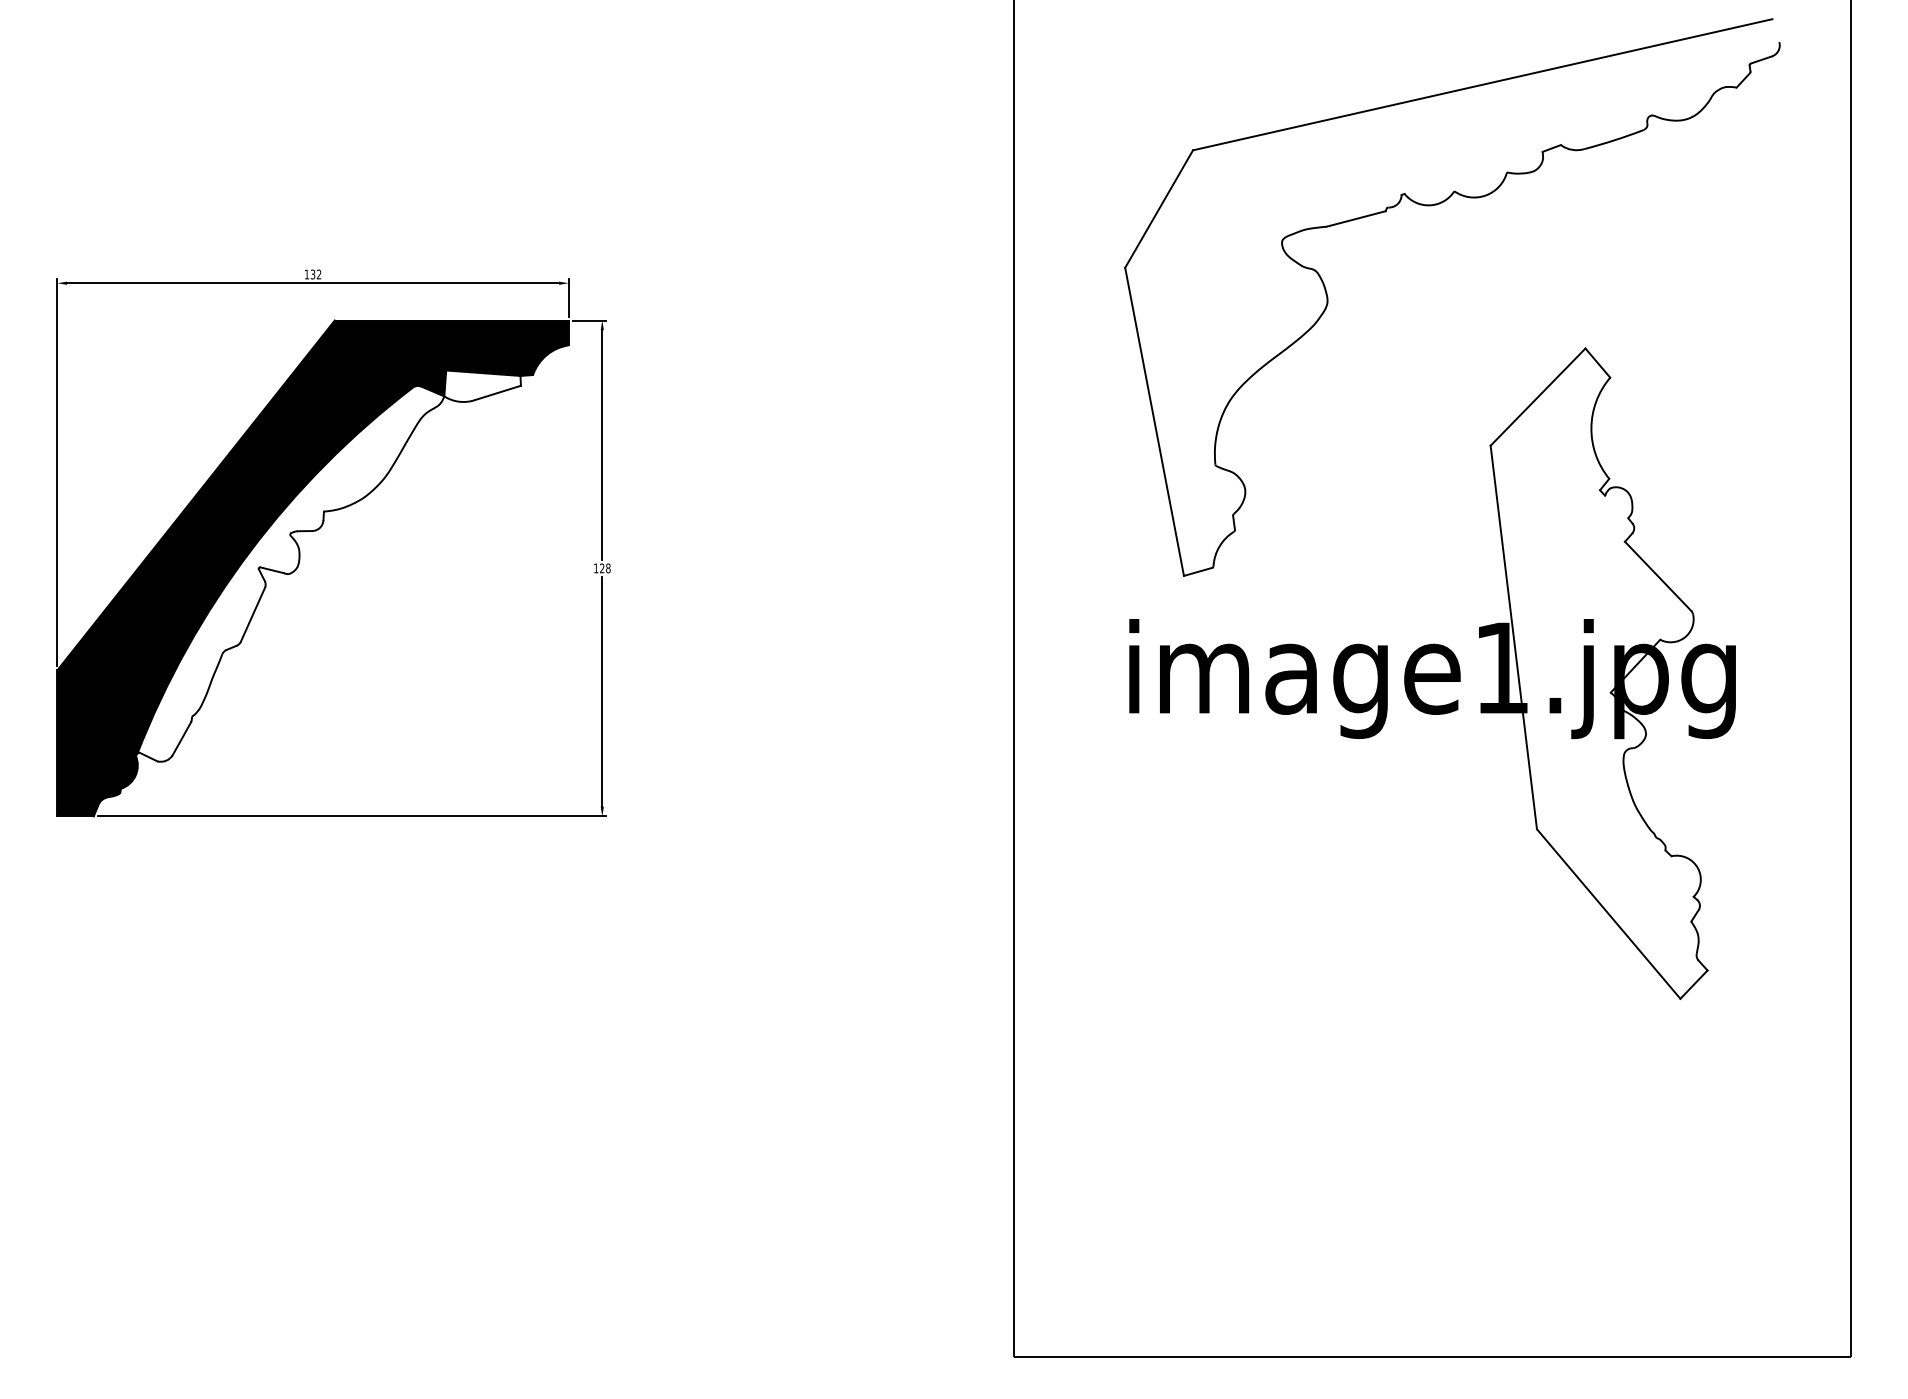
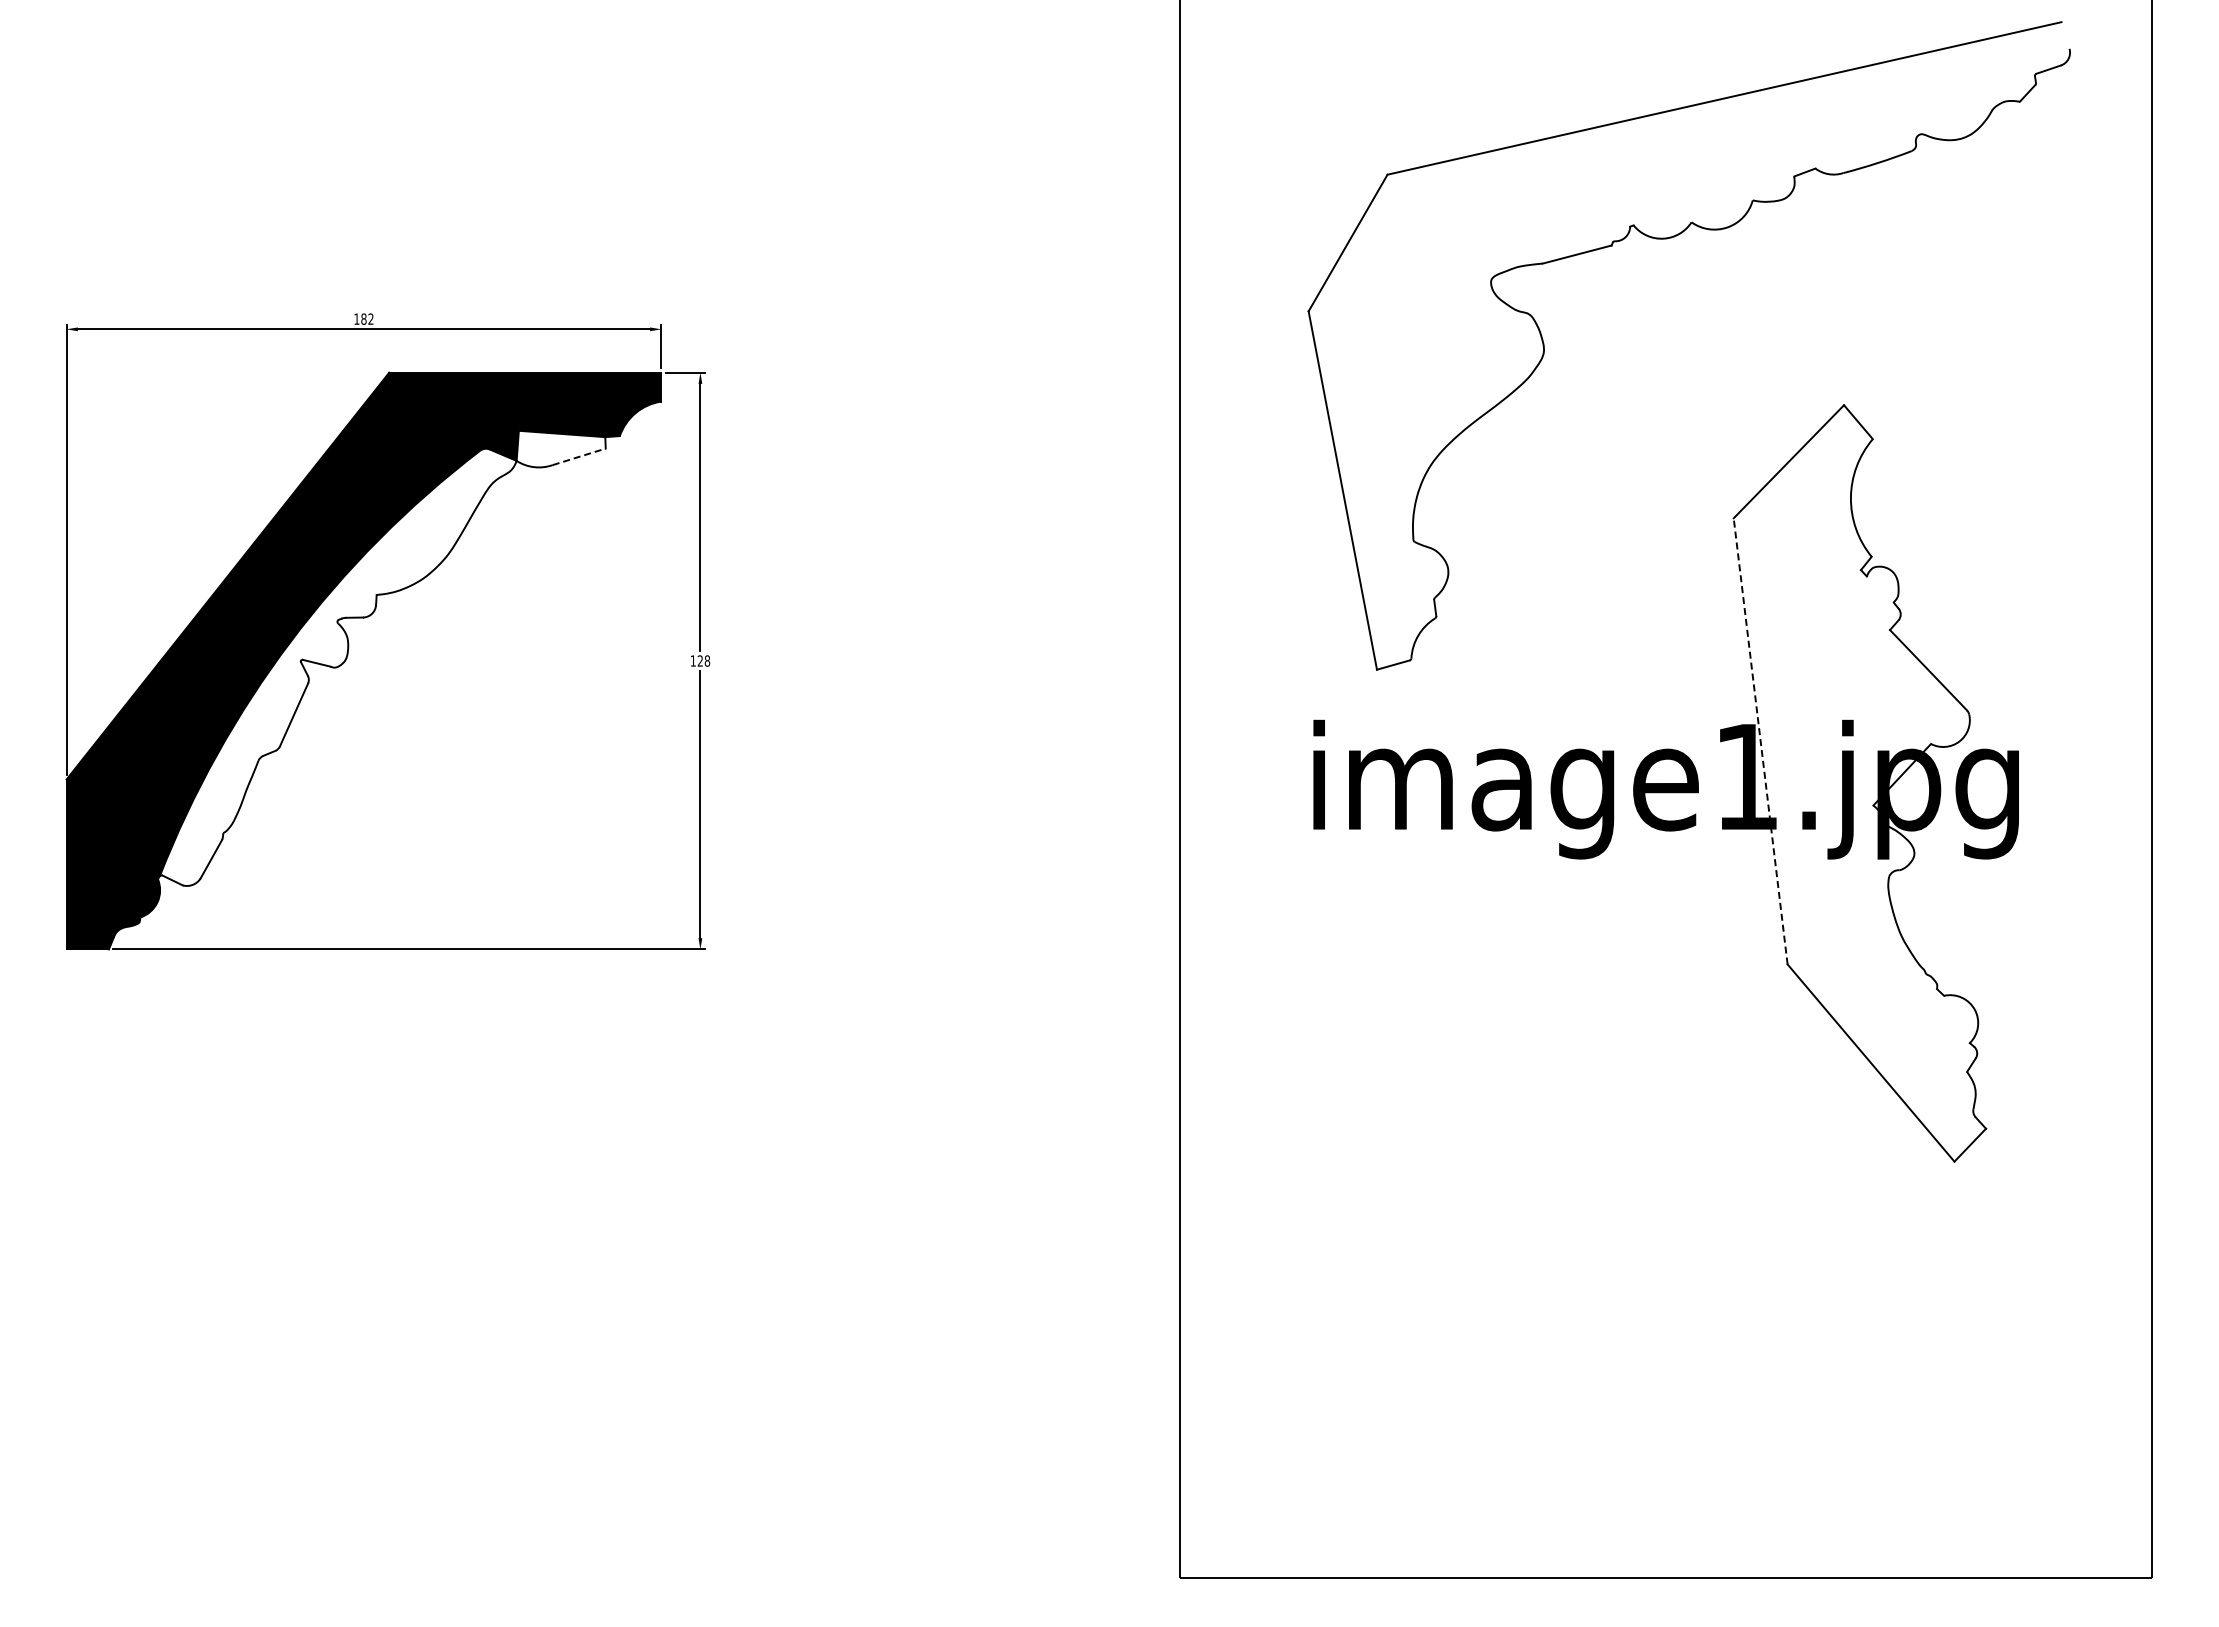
text: (312, 273) -> (363, 318), 132 -> 182
line: (498, 392) -> (579, 456), solid -> dashed
line: (1513, 637) -> (1760, 741), solid -> dashed

